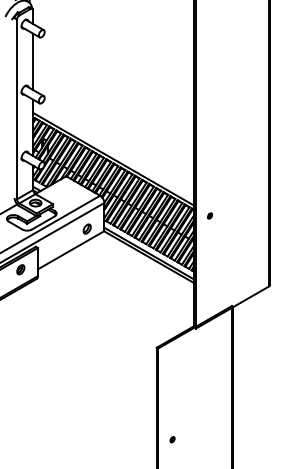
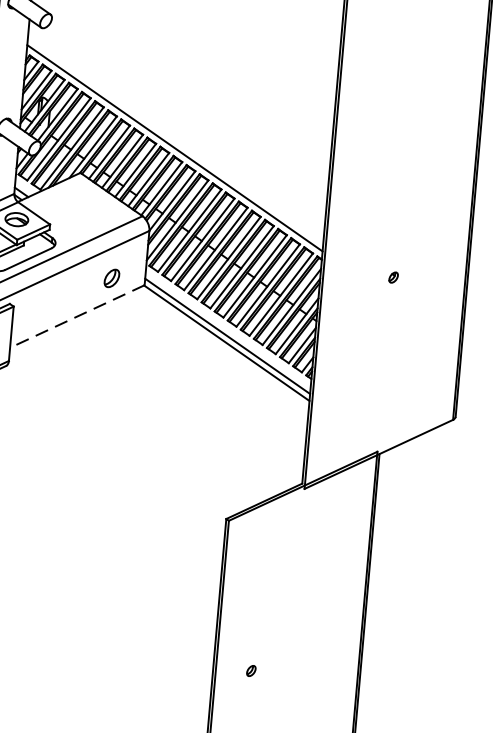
part: (210, 215) -> (394, 276), moved
line: (70, 250) -> (76, 316), solid -> dashed
part: (172, 439) -> (251, 670), moved

